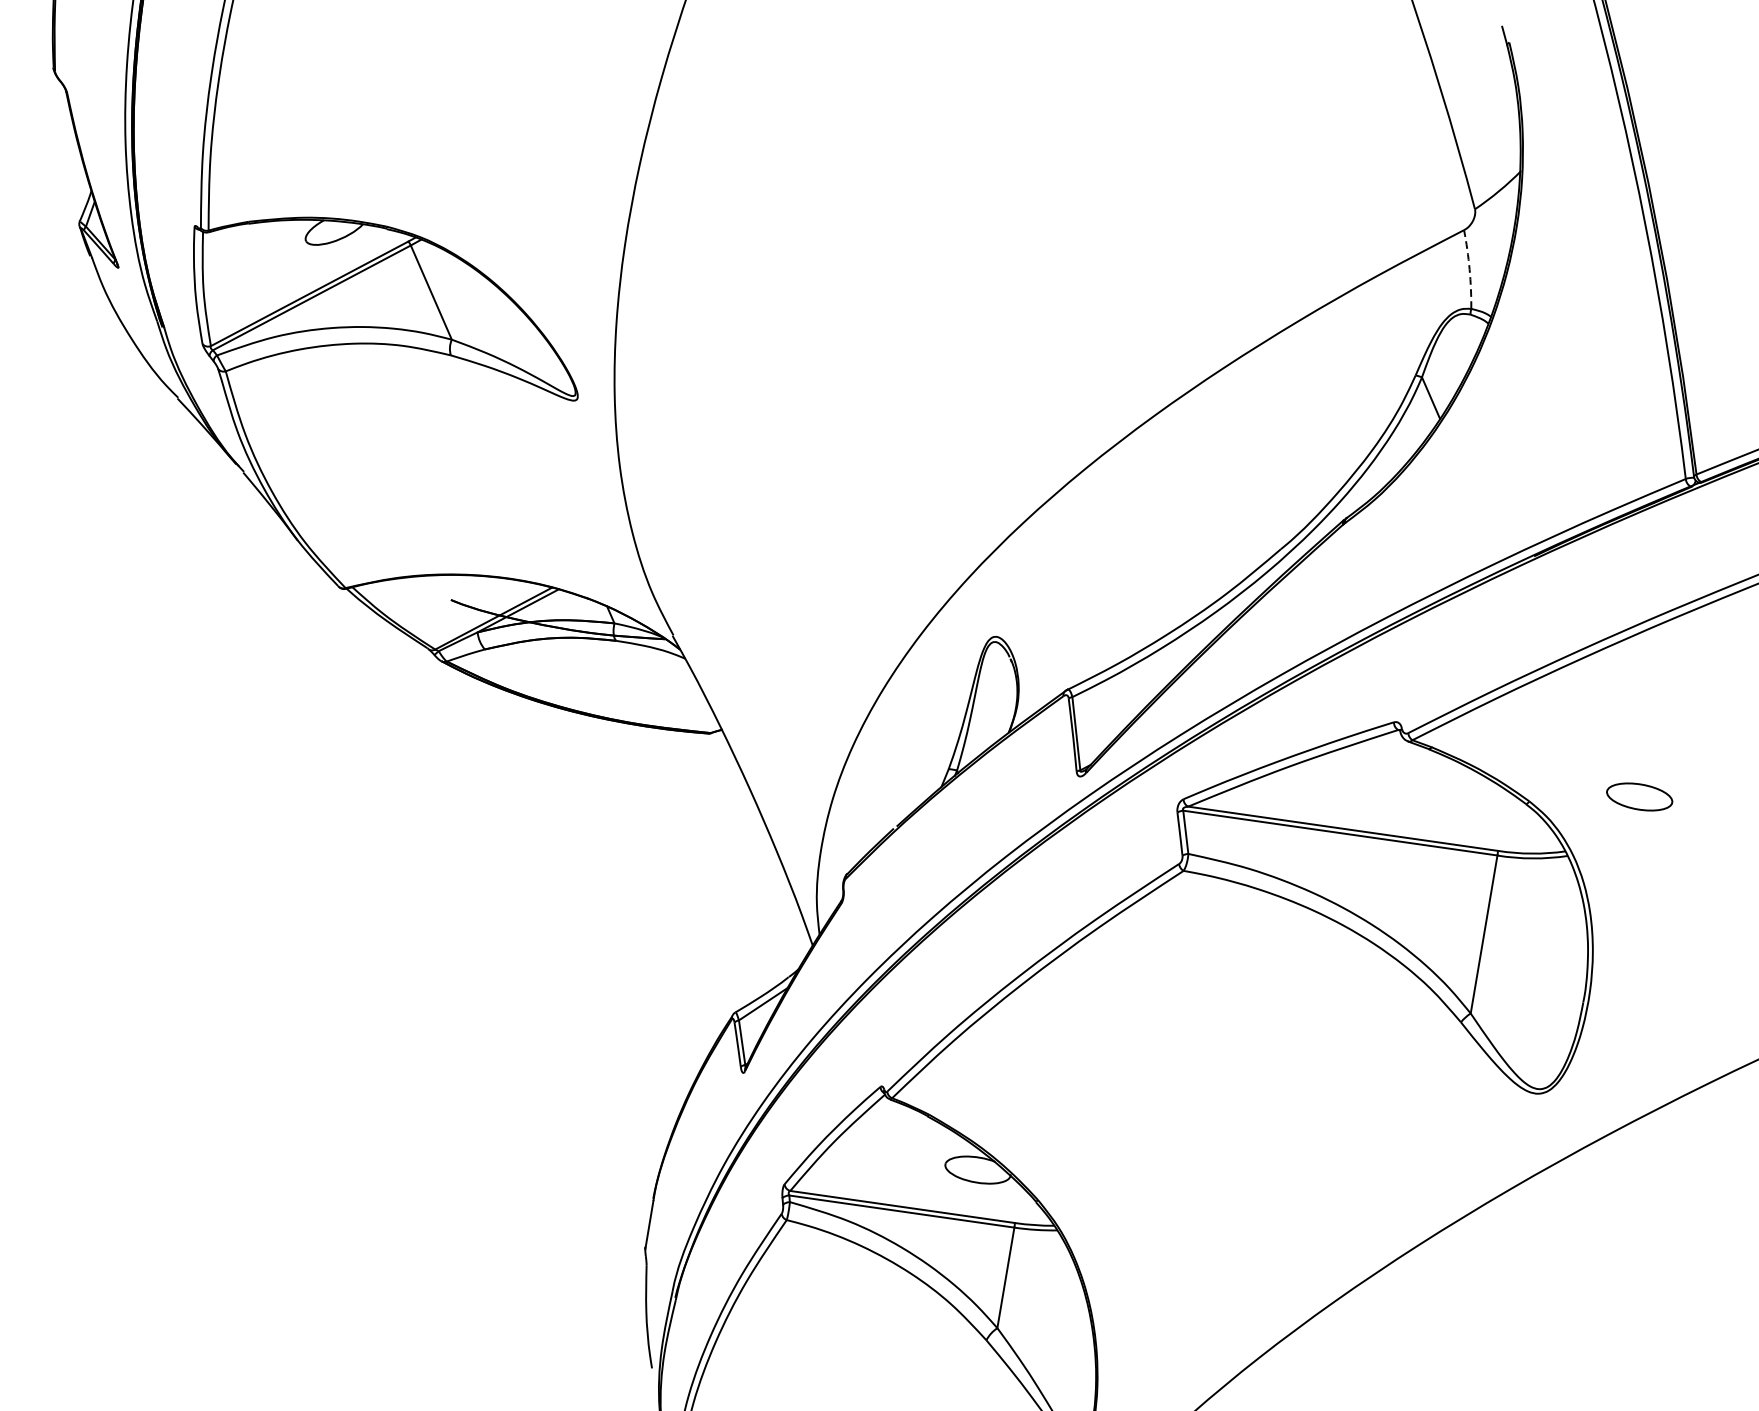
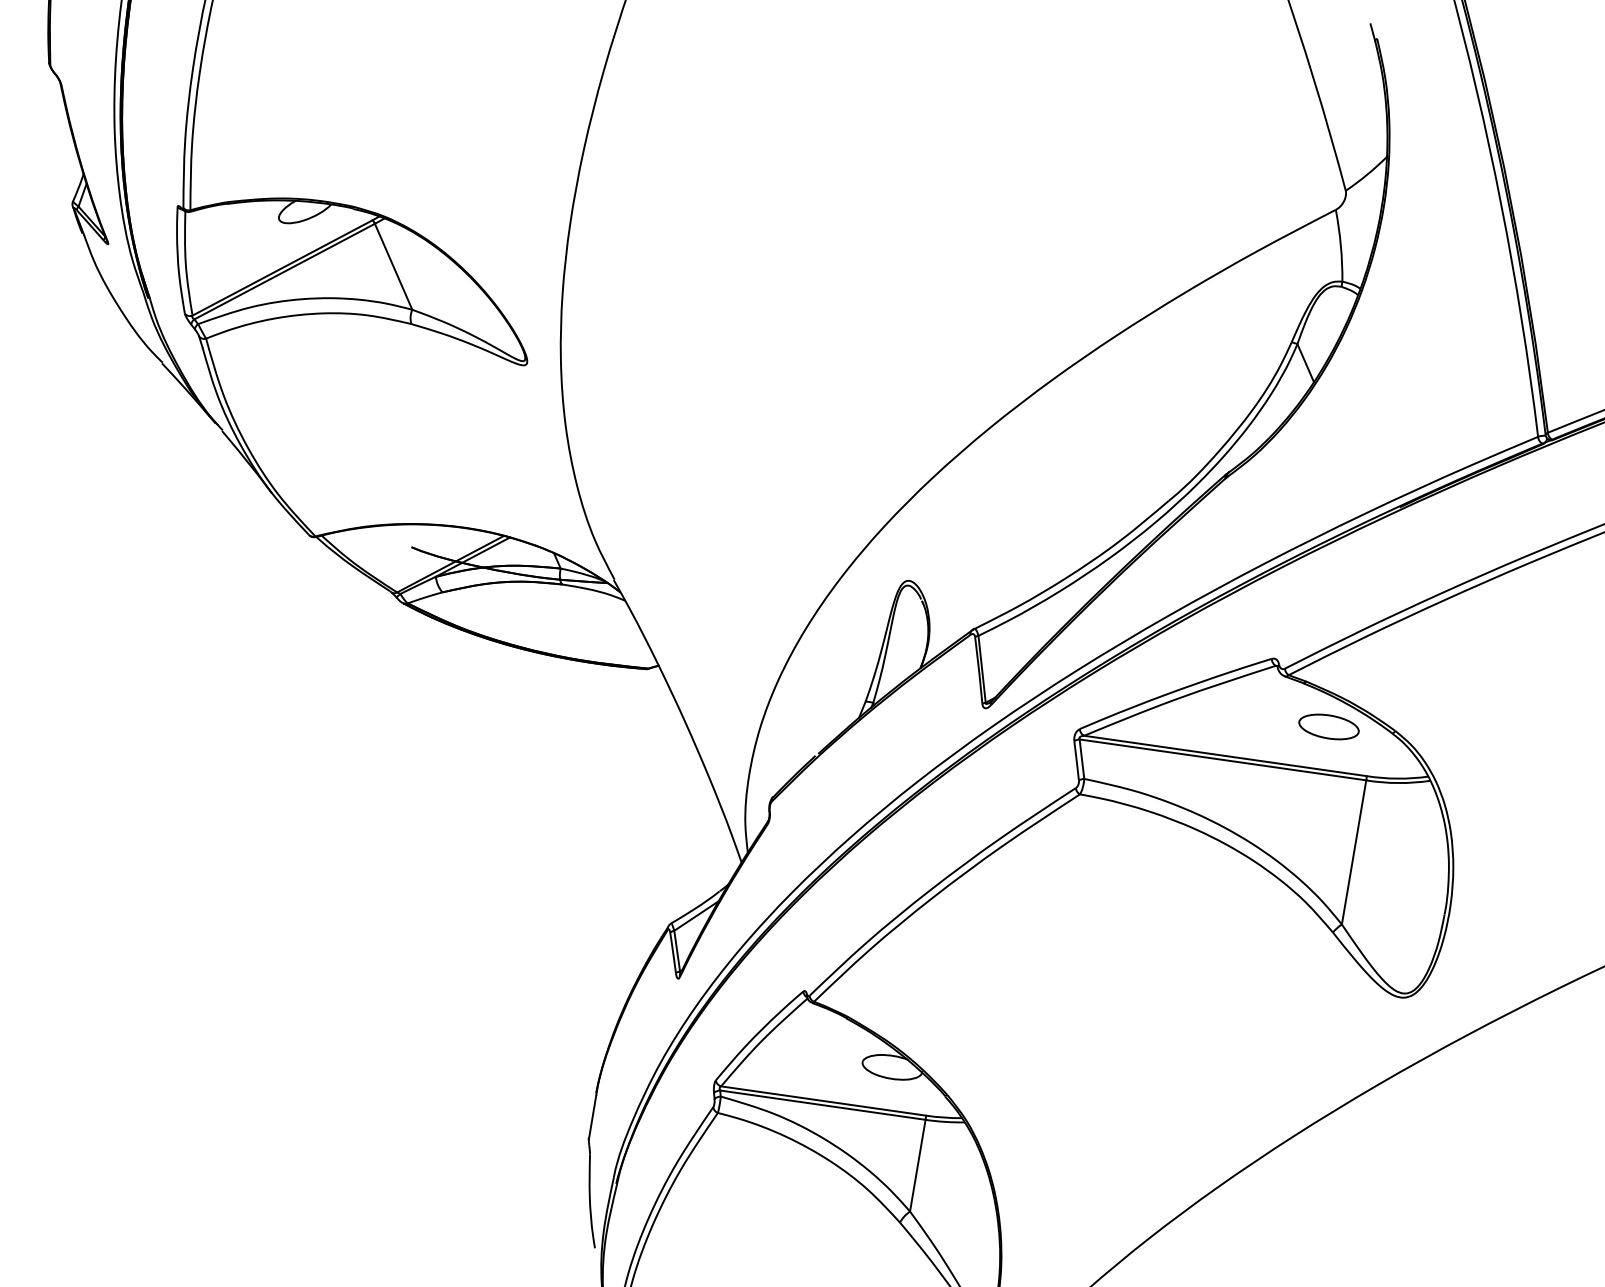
arc: (1469, 269) -> (1340, 245), dashed -> solid
part: (1639, 796) -> (1328, 726), moved

